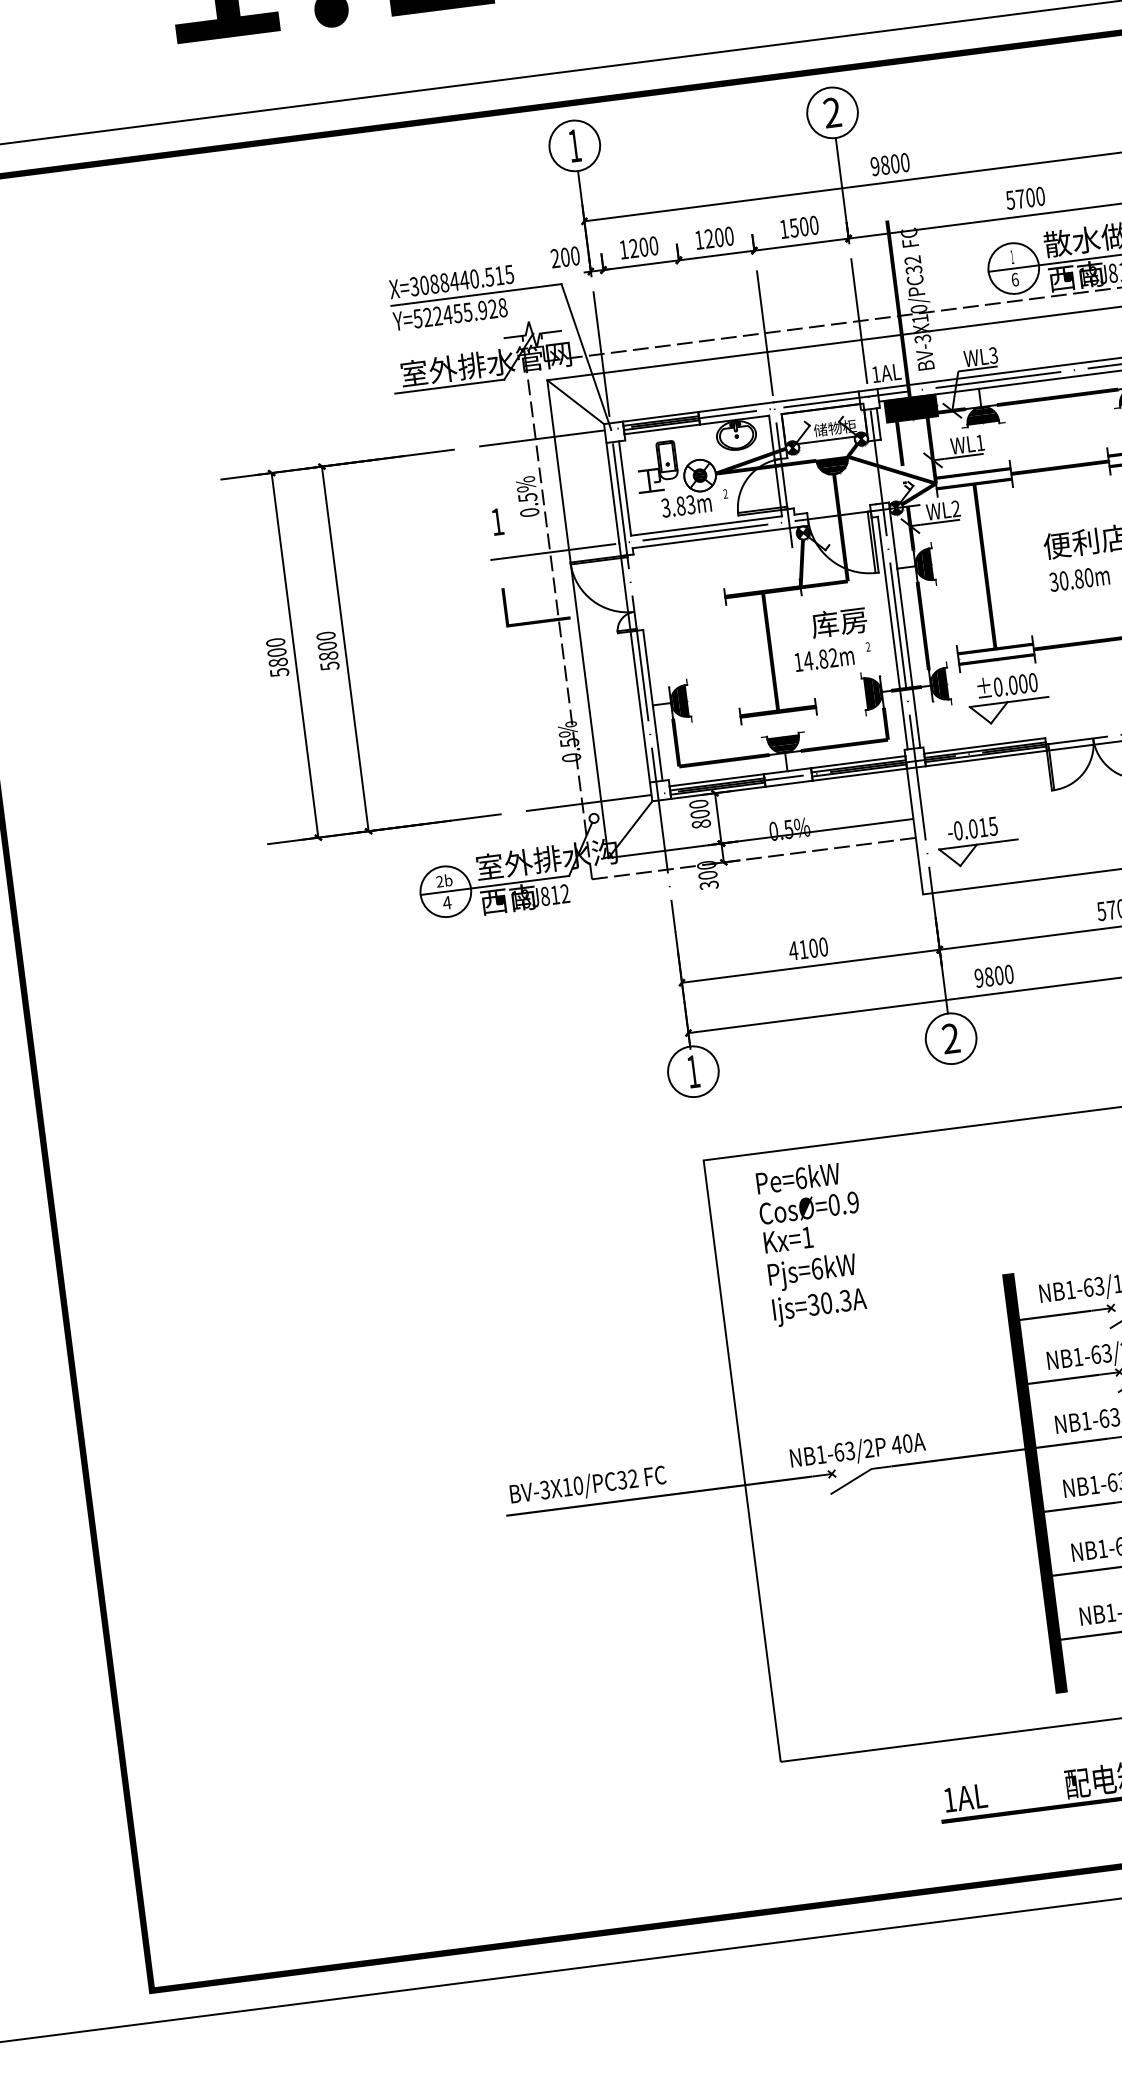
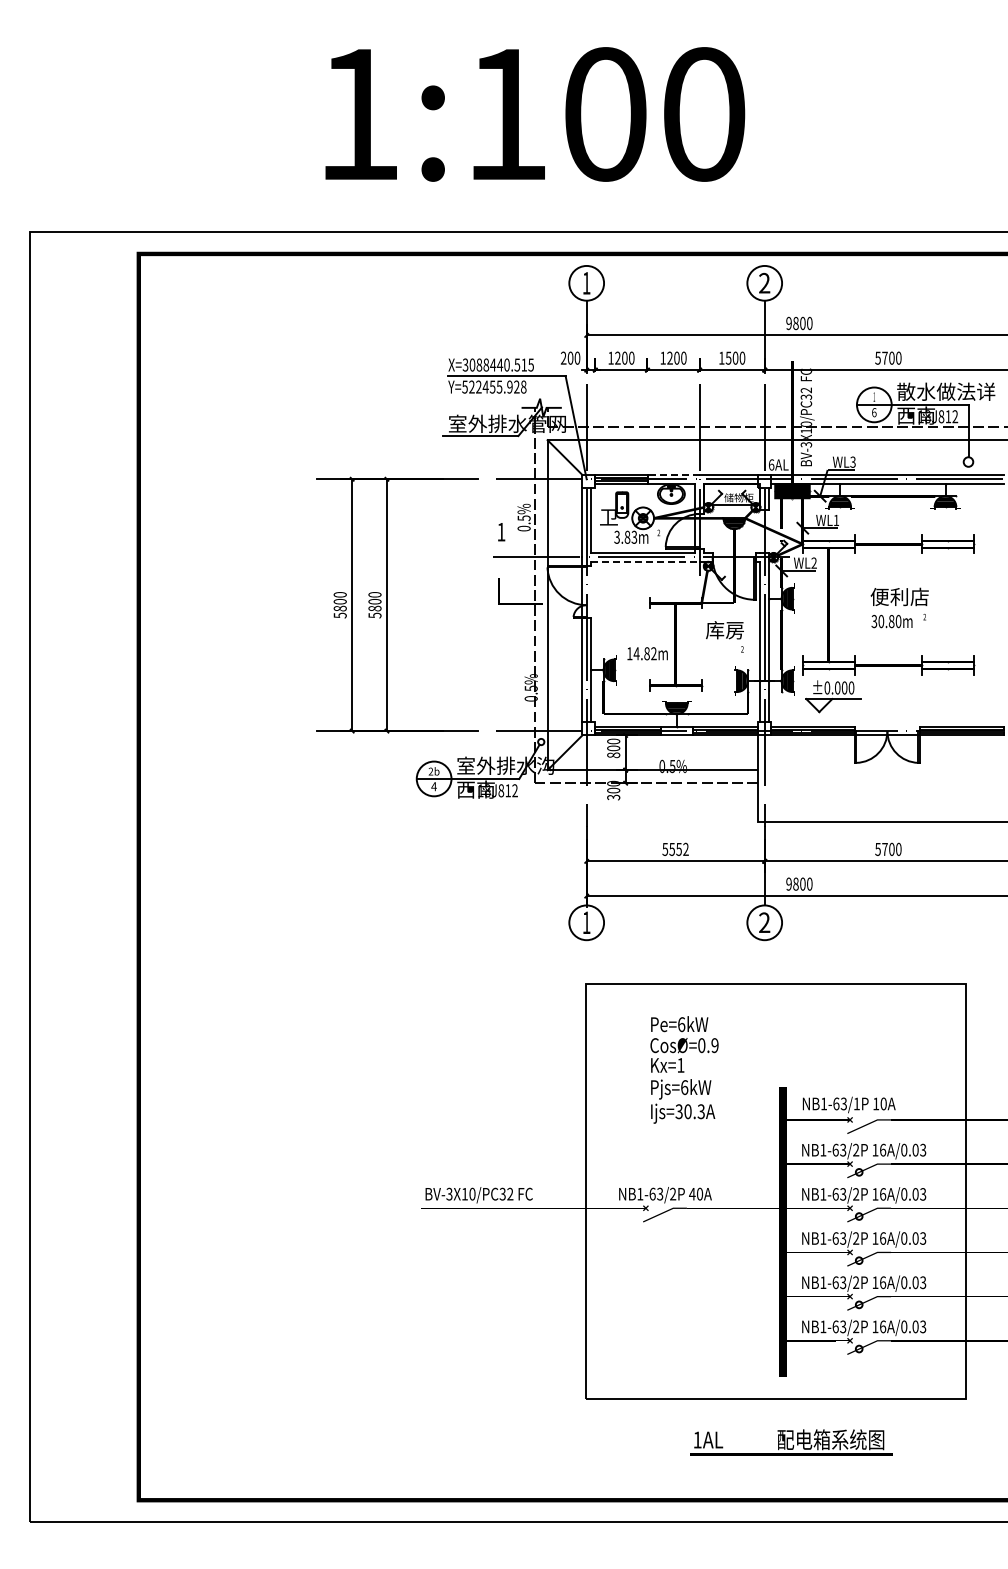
text: (875, 373) -> (771, 464), 1AL -> 6AL
line: (735, 406) -> (673, 474), solid -> dashed
line: (711, 537) -> (645, 561), solid -> dashed
text: (824, 658) -> (647, 653), moved
part: (977, 842) -> (799, 791), removed
text: (808, 947) -> (675, 848), 4100 -> 5552
text: (813, 1242) -> (684, 1069), moved

